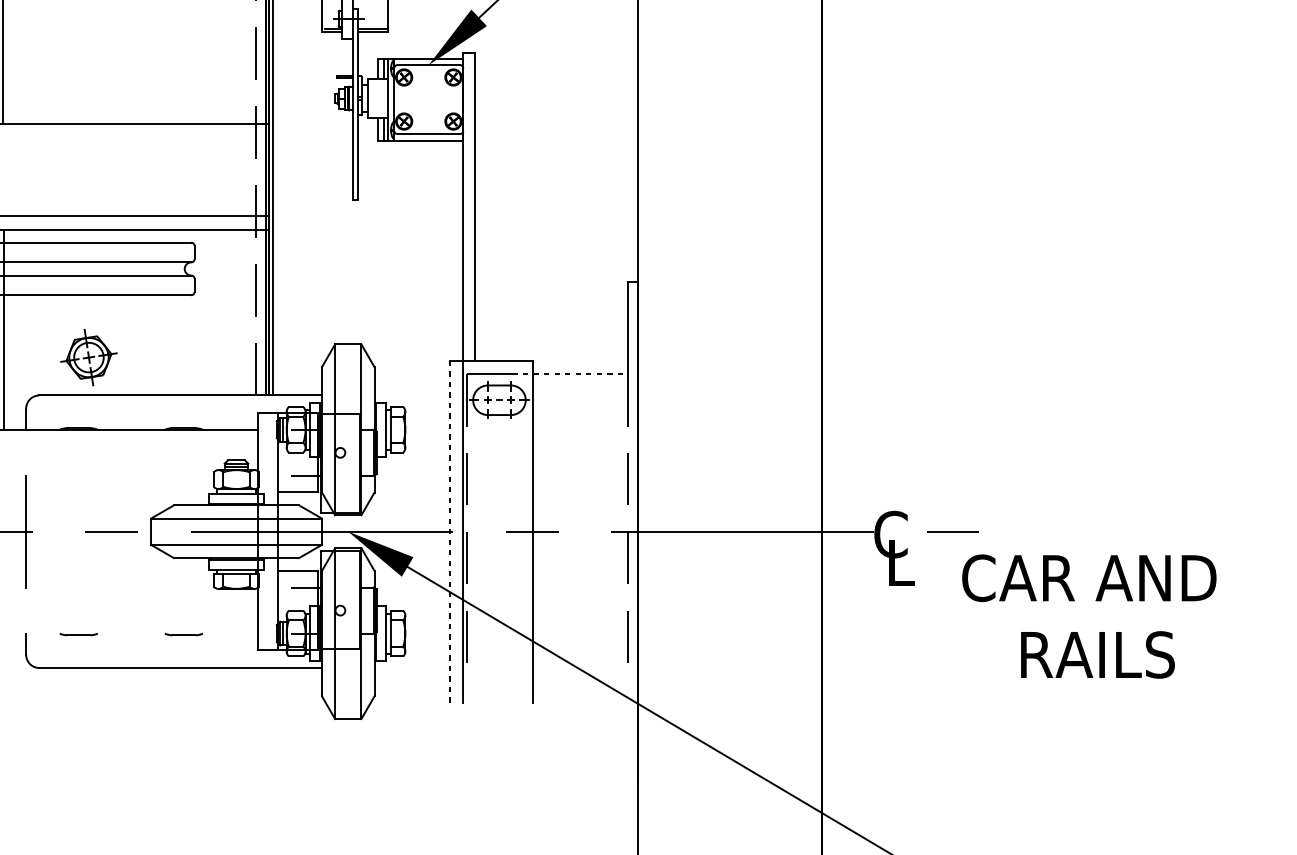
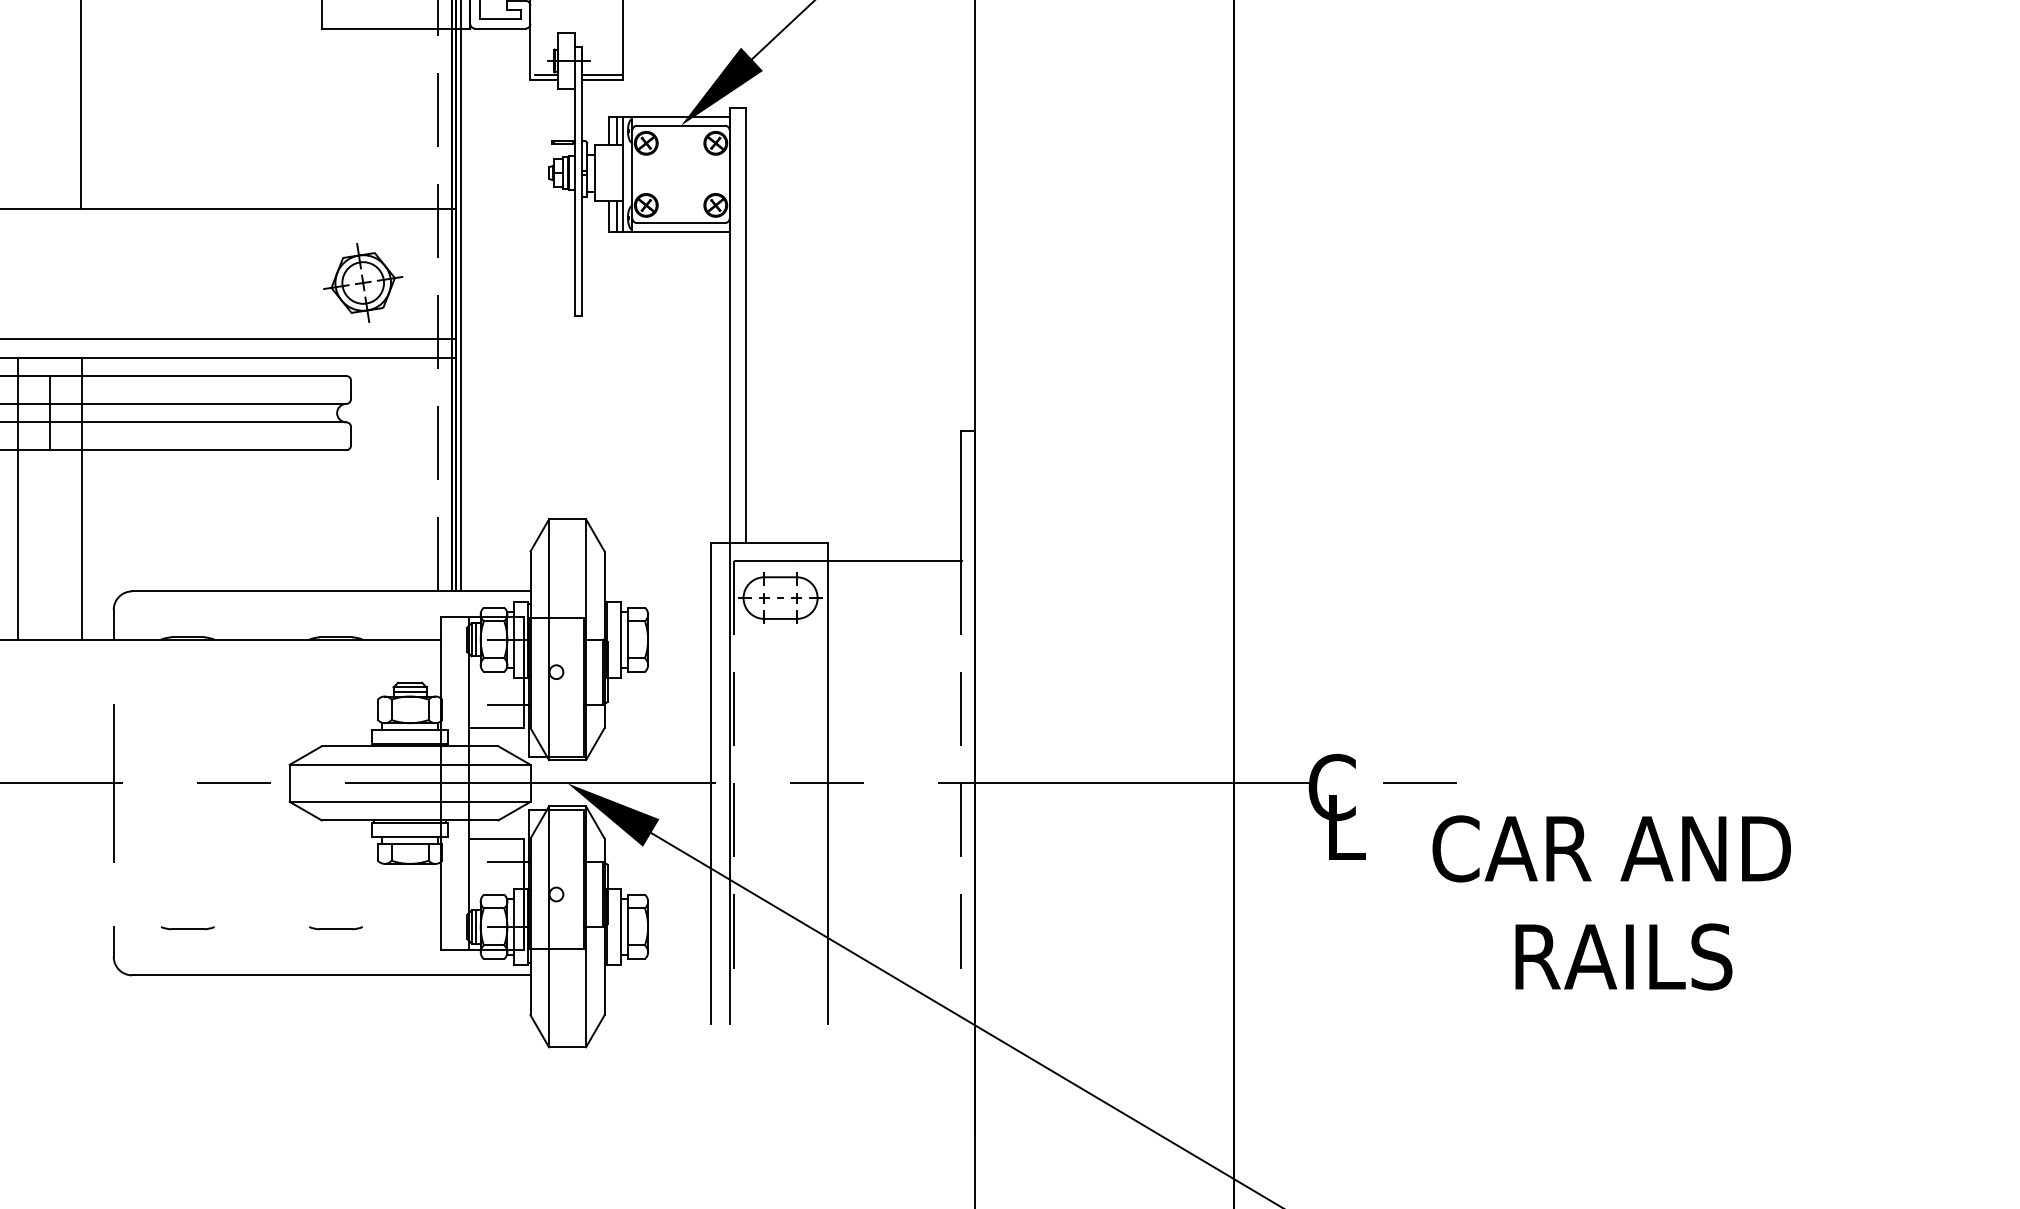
part: (89, 357) -> (363, 282), moved
line: (571, 374) -> (881, 561), dashed -> solid
line: (450, 531) -> (711, 783), dashed -> solid

